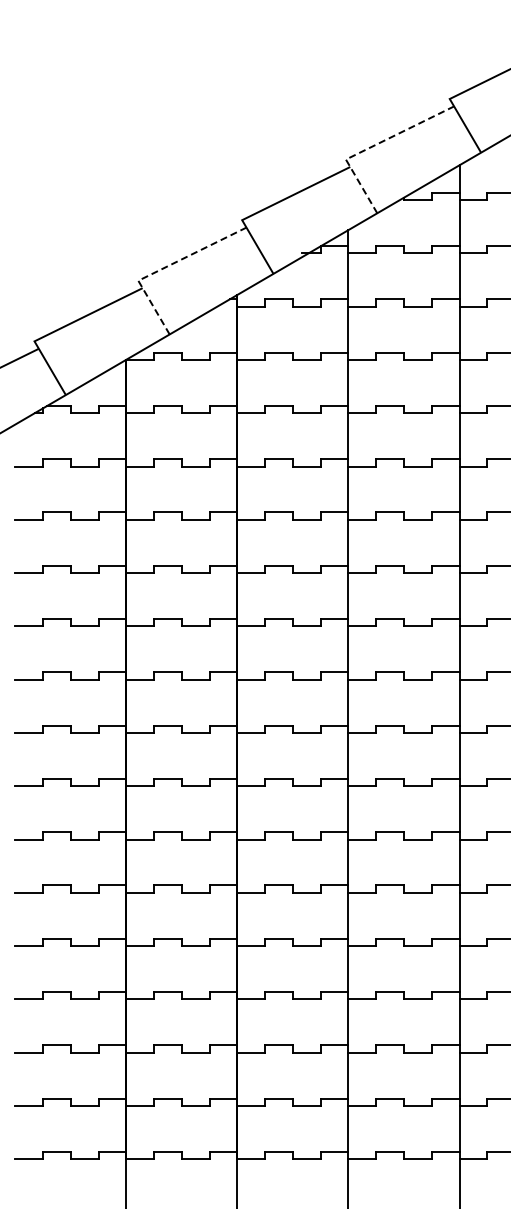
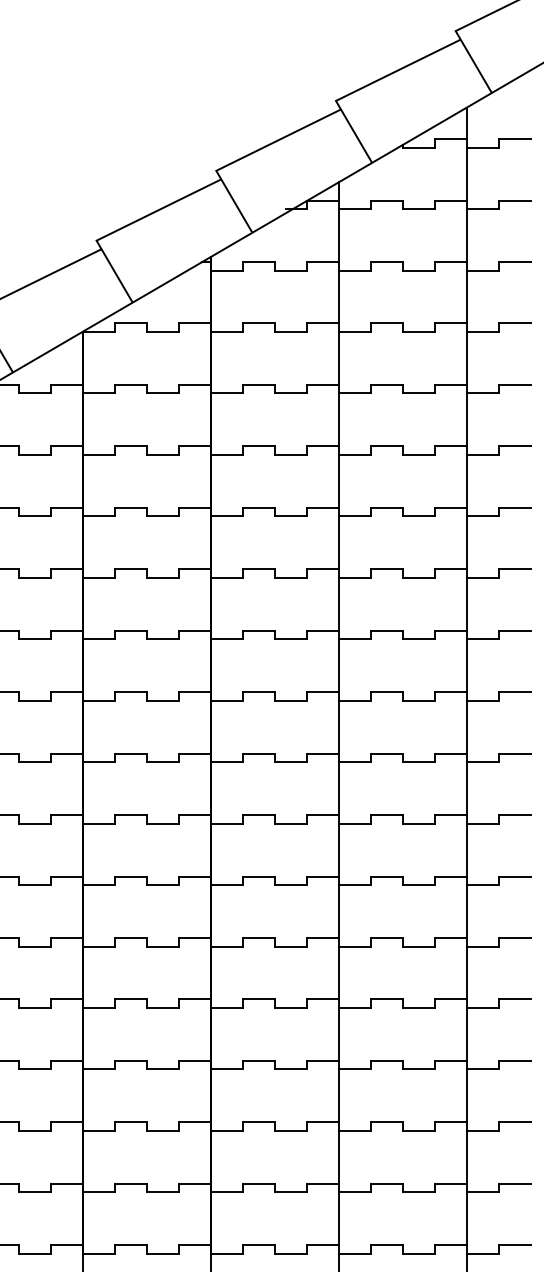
line: (371, 146) -> (365, 85), dashed -> solid
line: (164, 268) -> (126, 226), dashed -> solid

